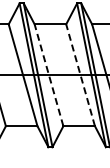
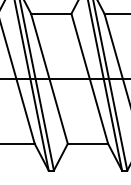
line: (49, 75) -> (50, 79), dashed -> solid
line: (80, 75) -> (89, 79), dashed -> solid

